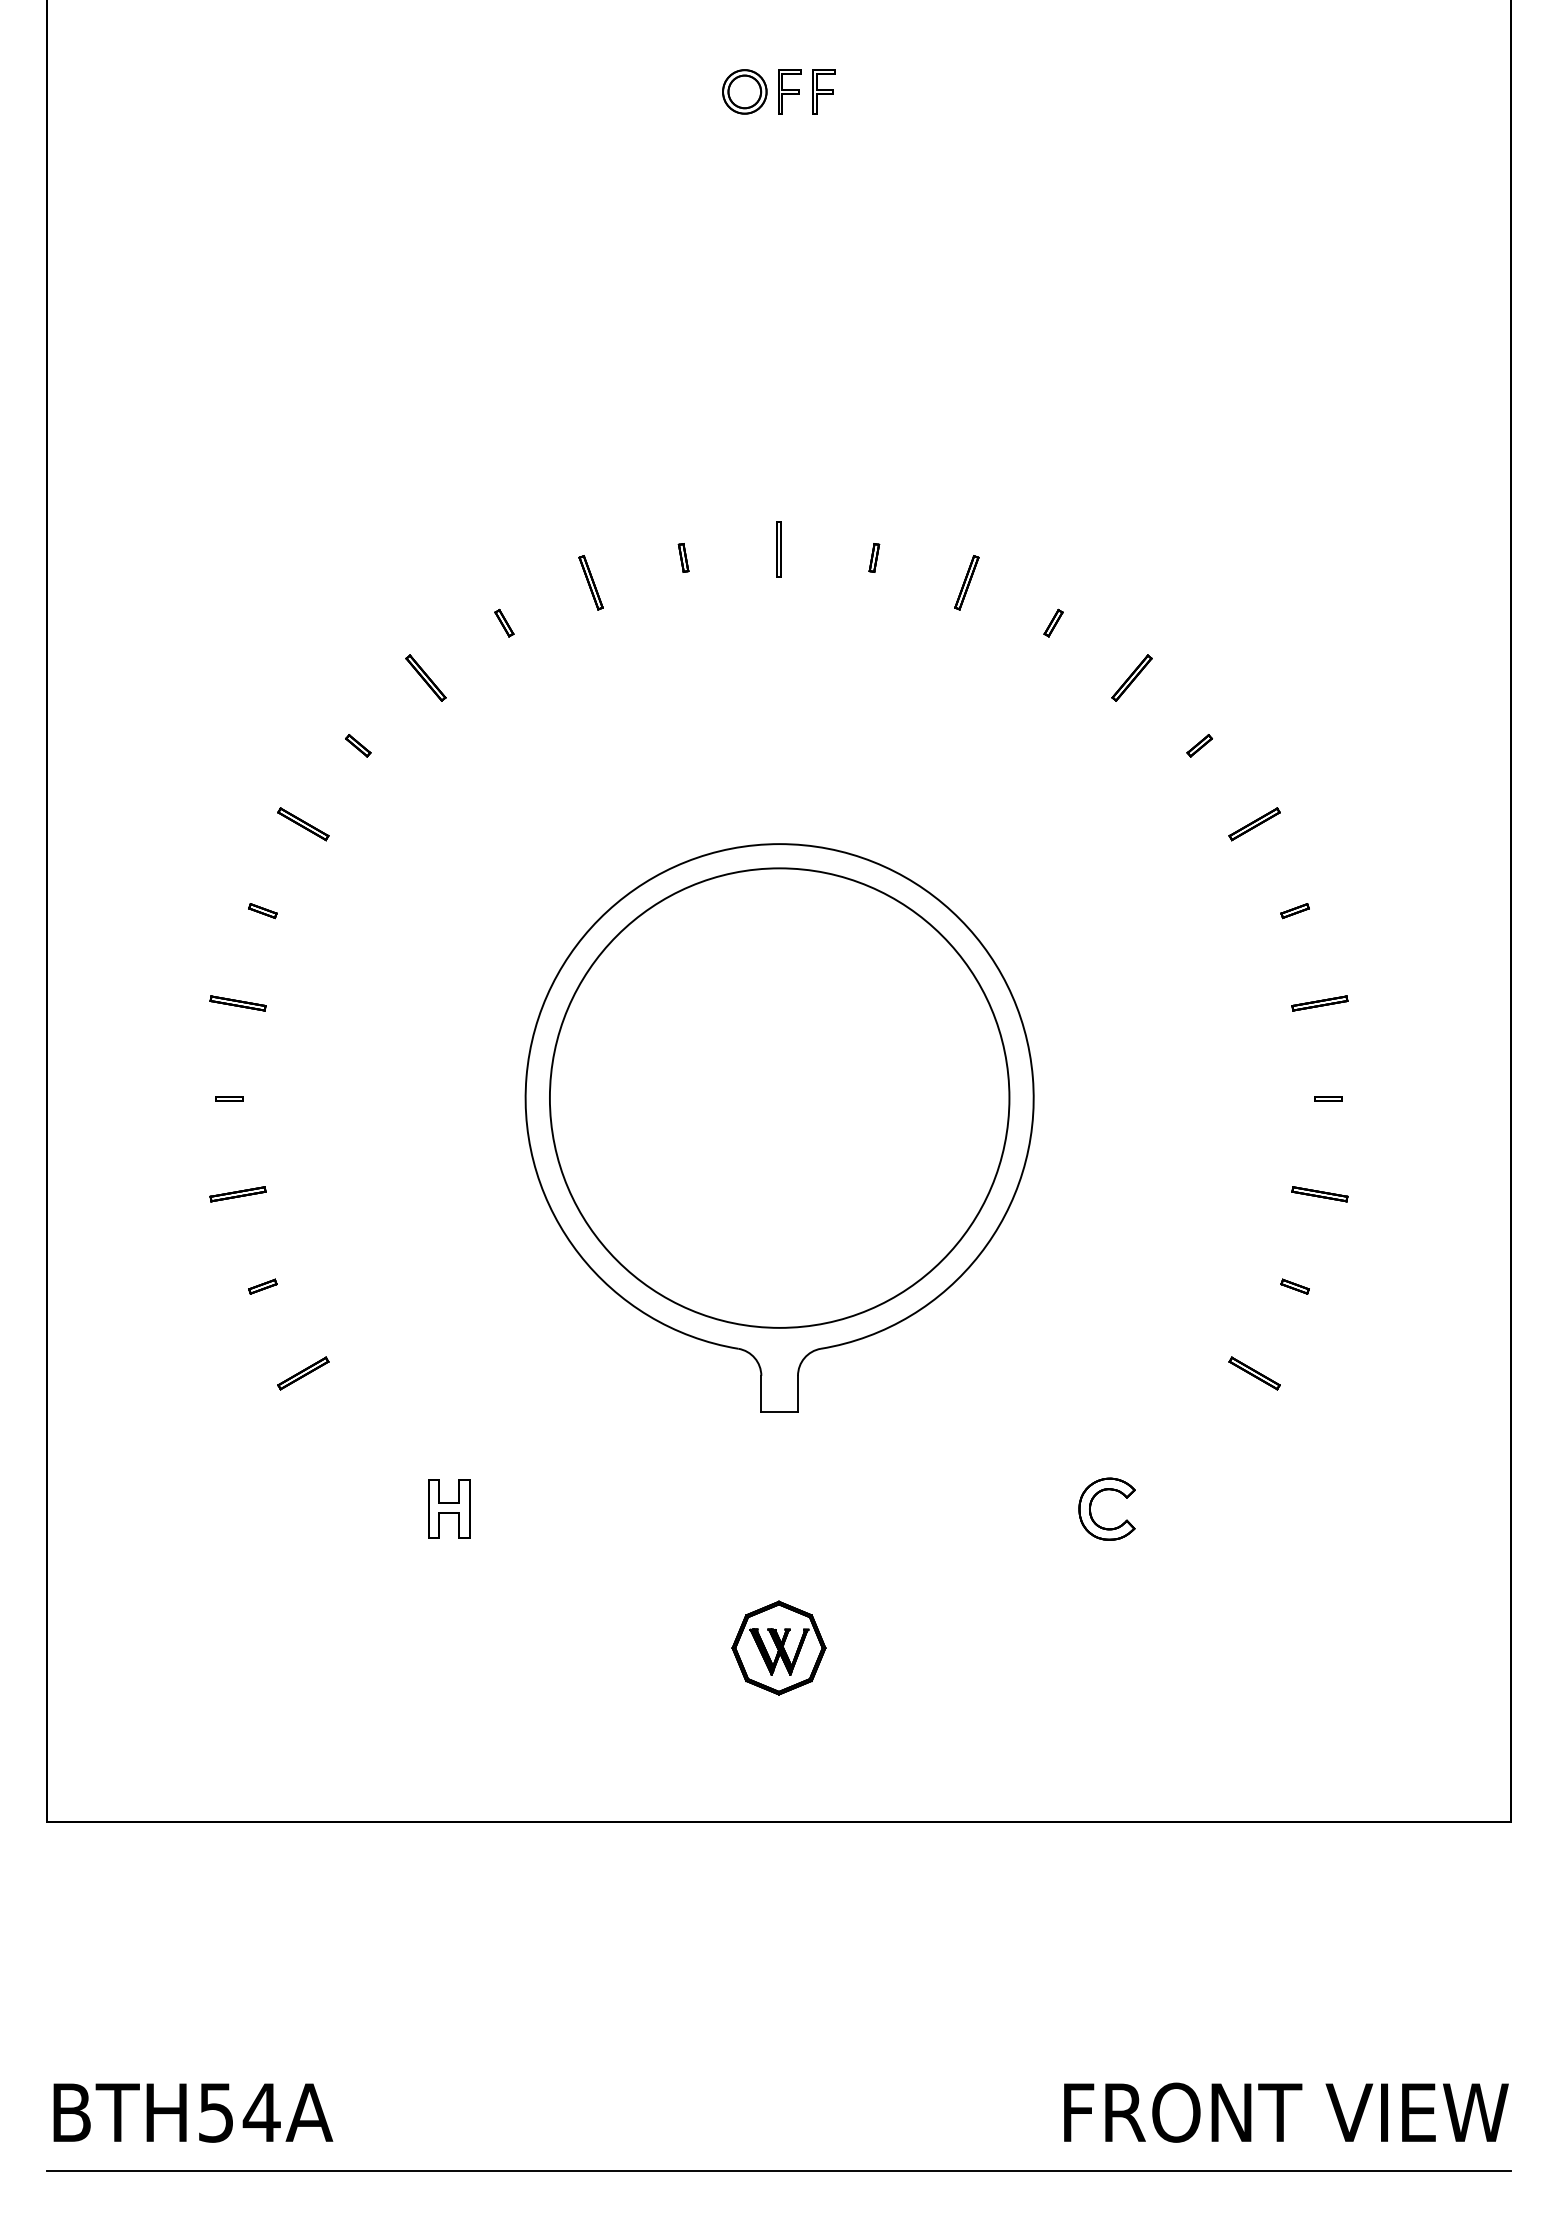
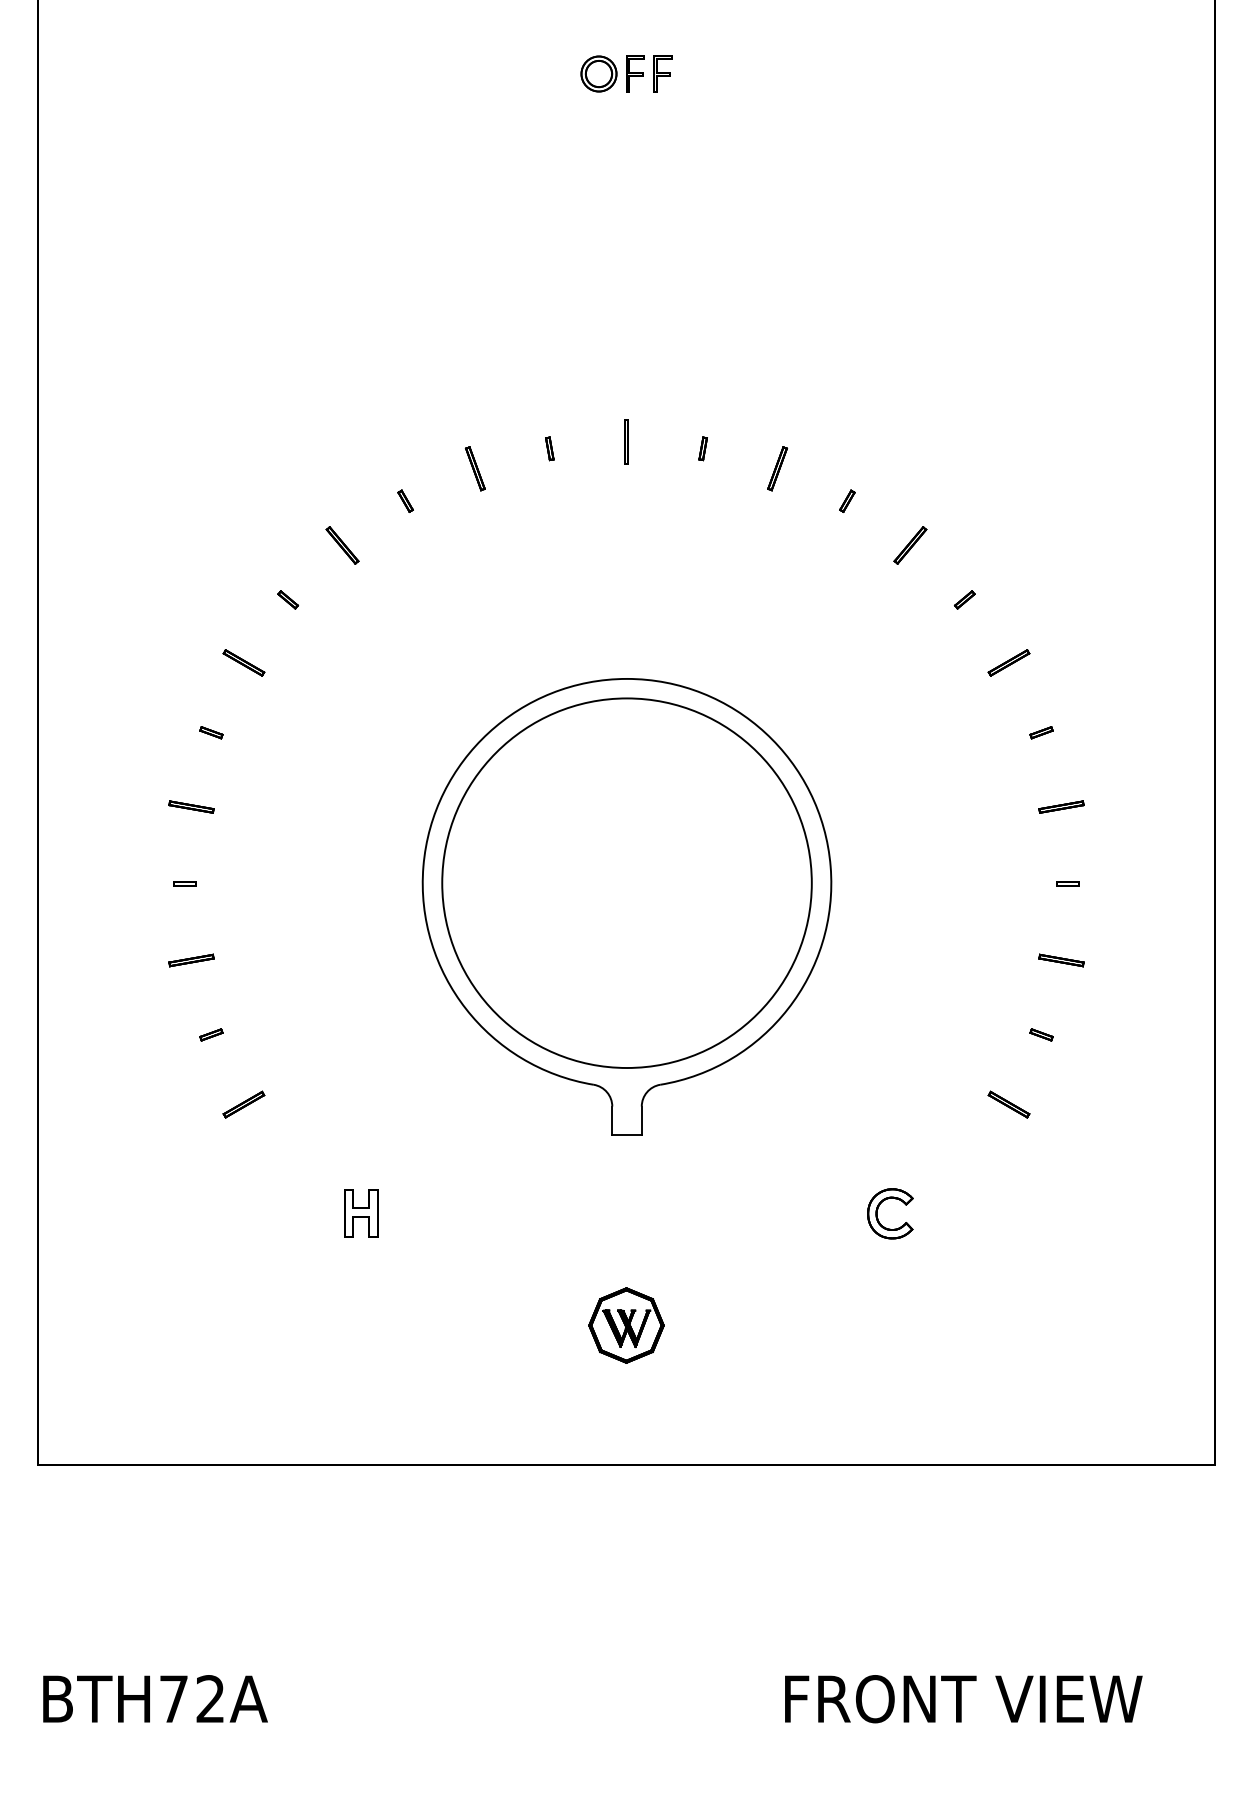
text: (239, 2112) -> (192, 1698), BTH54A -> BTH72A
text: (1286, 2112) -> (963, 1698), moved
line: (778, 2170) -> (626, 1745), removed

